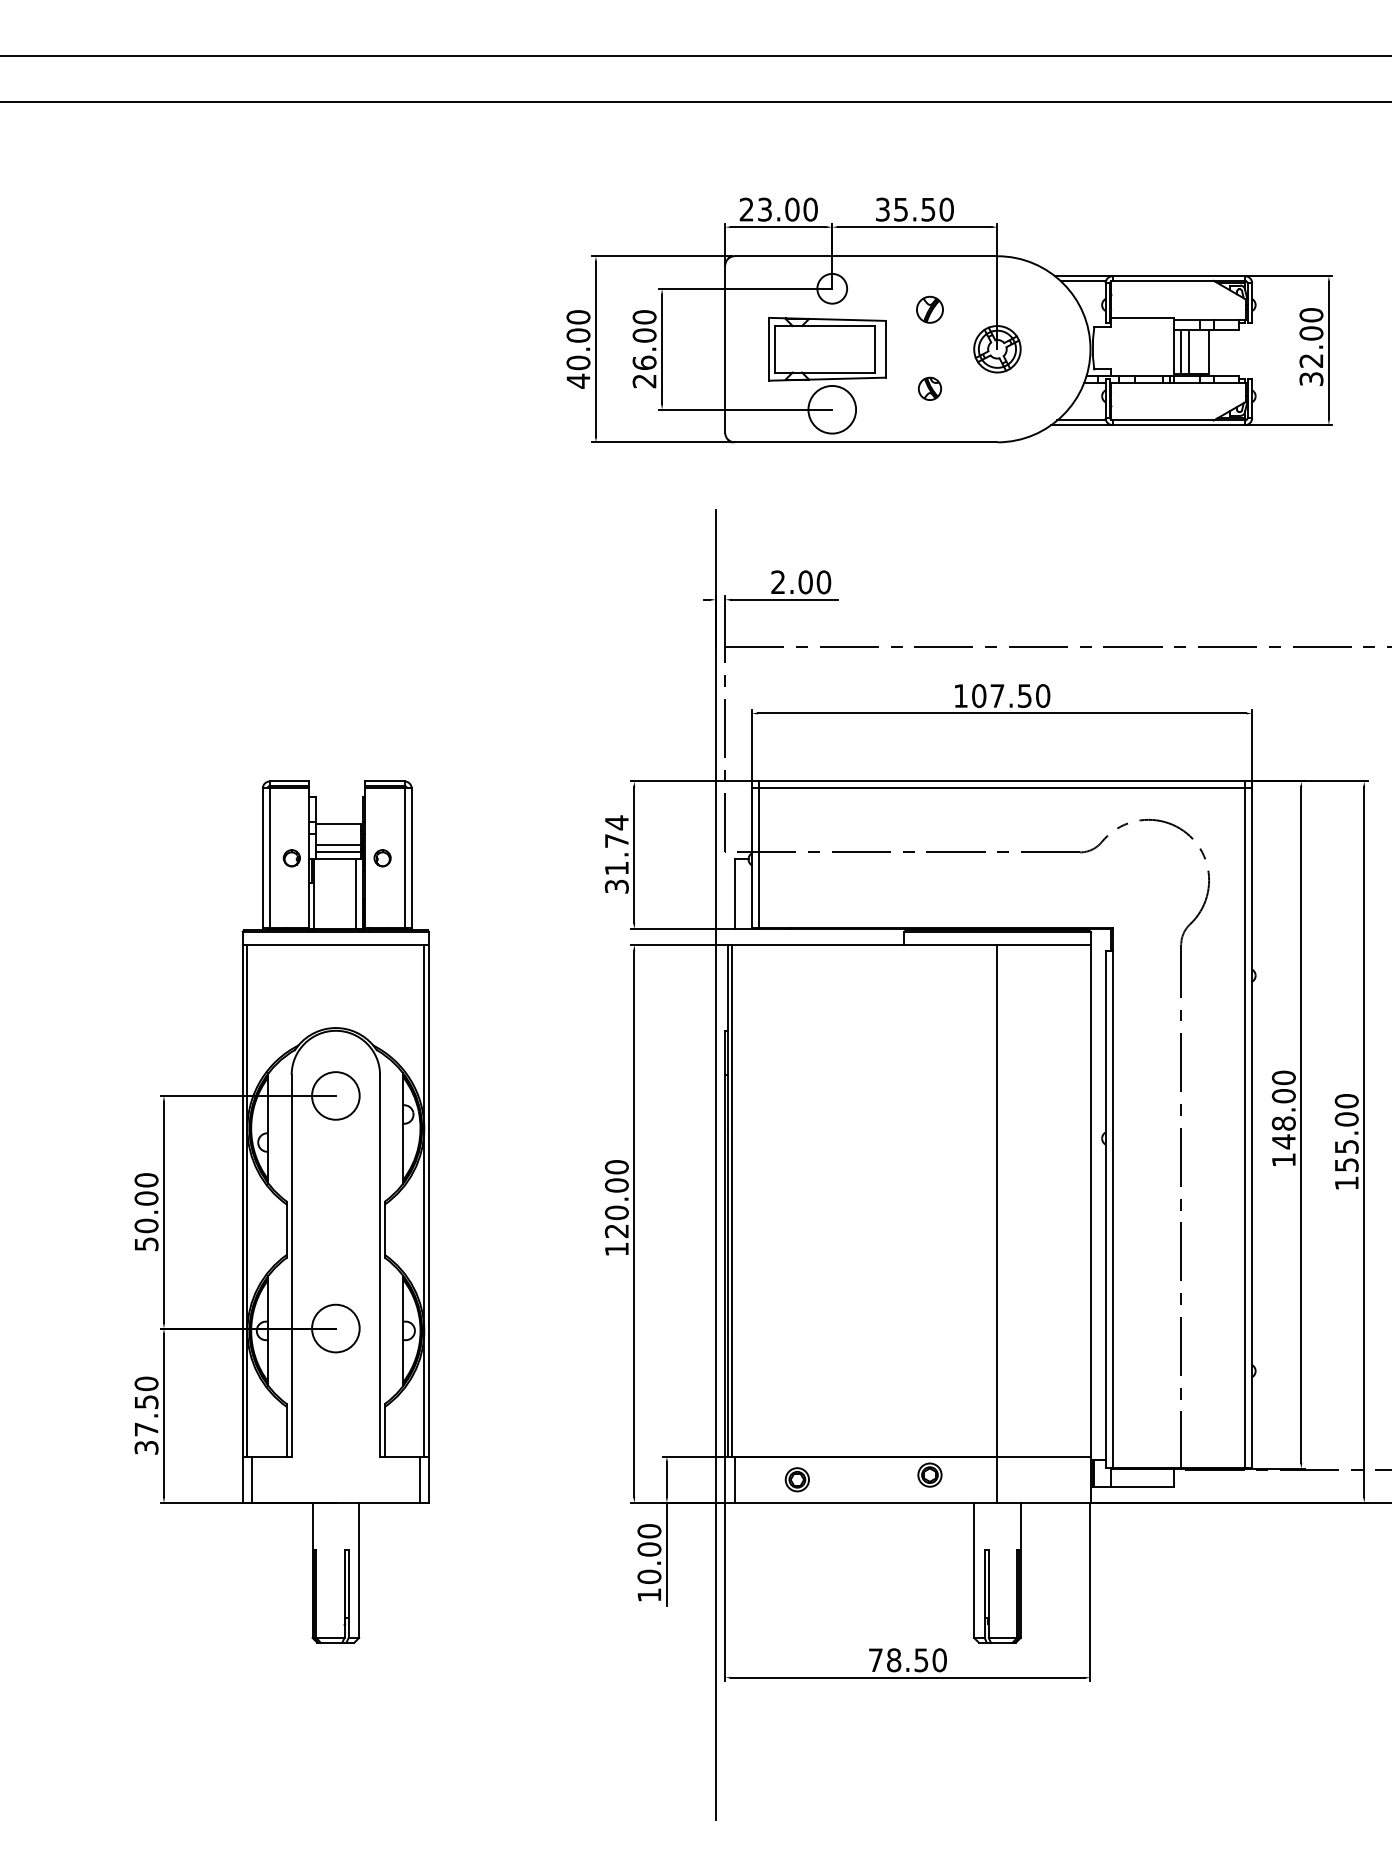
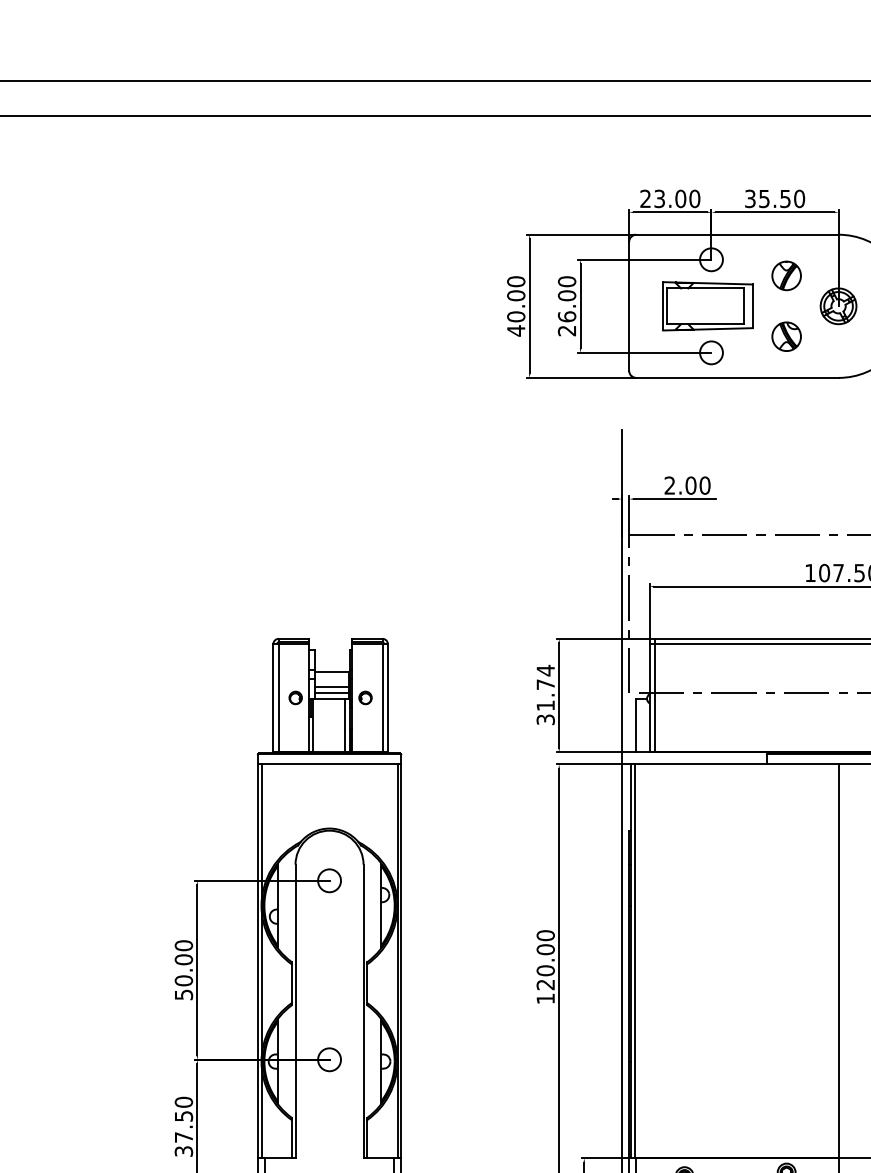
part: (929, 309) -> (786, 275), size x1.43
part: (929, 388) -> (786, 336), size x1.67
circle: (832, 409) -> (711, 352), size x0.62
circle: (335, 1095) -> (329, 880), size x0.62
circle: (335, 1328) -> (329, 1059), size x0.62

